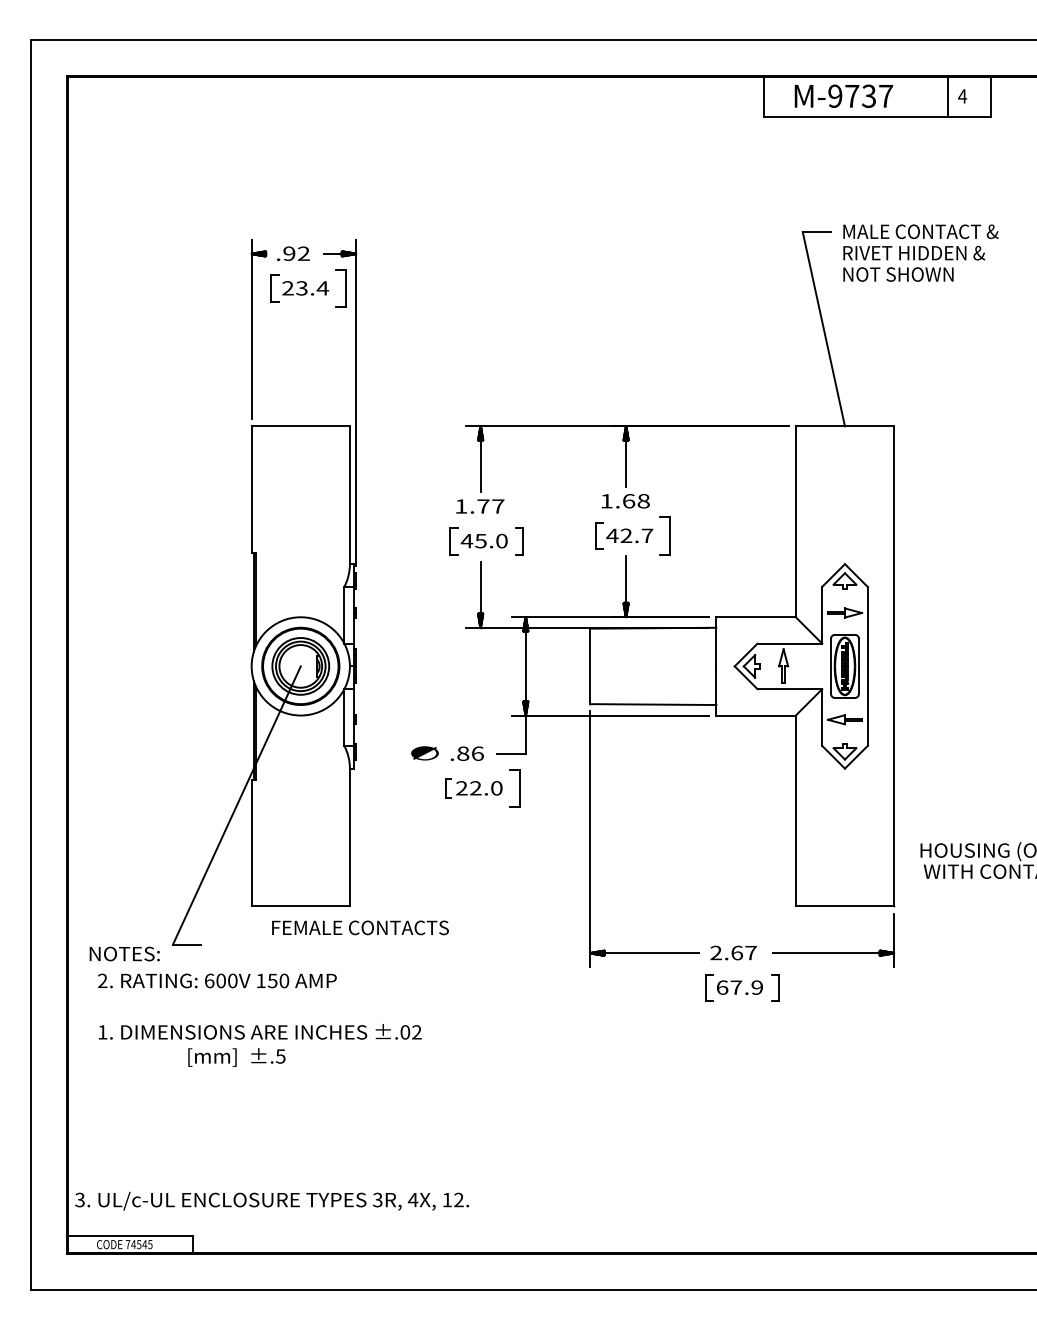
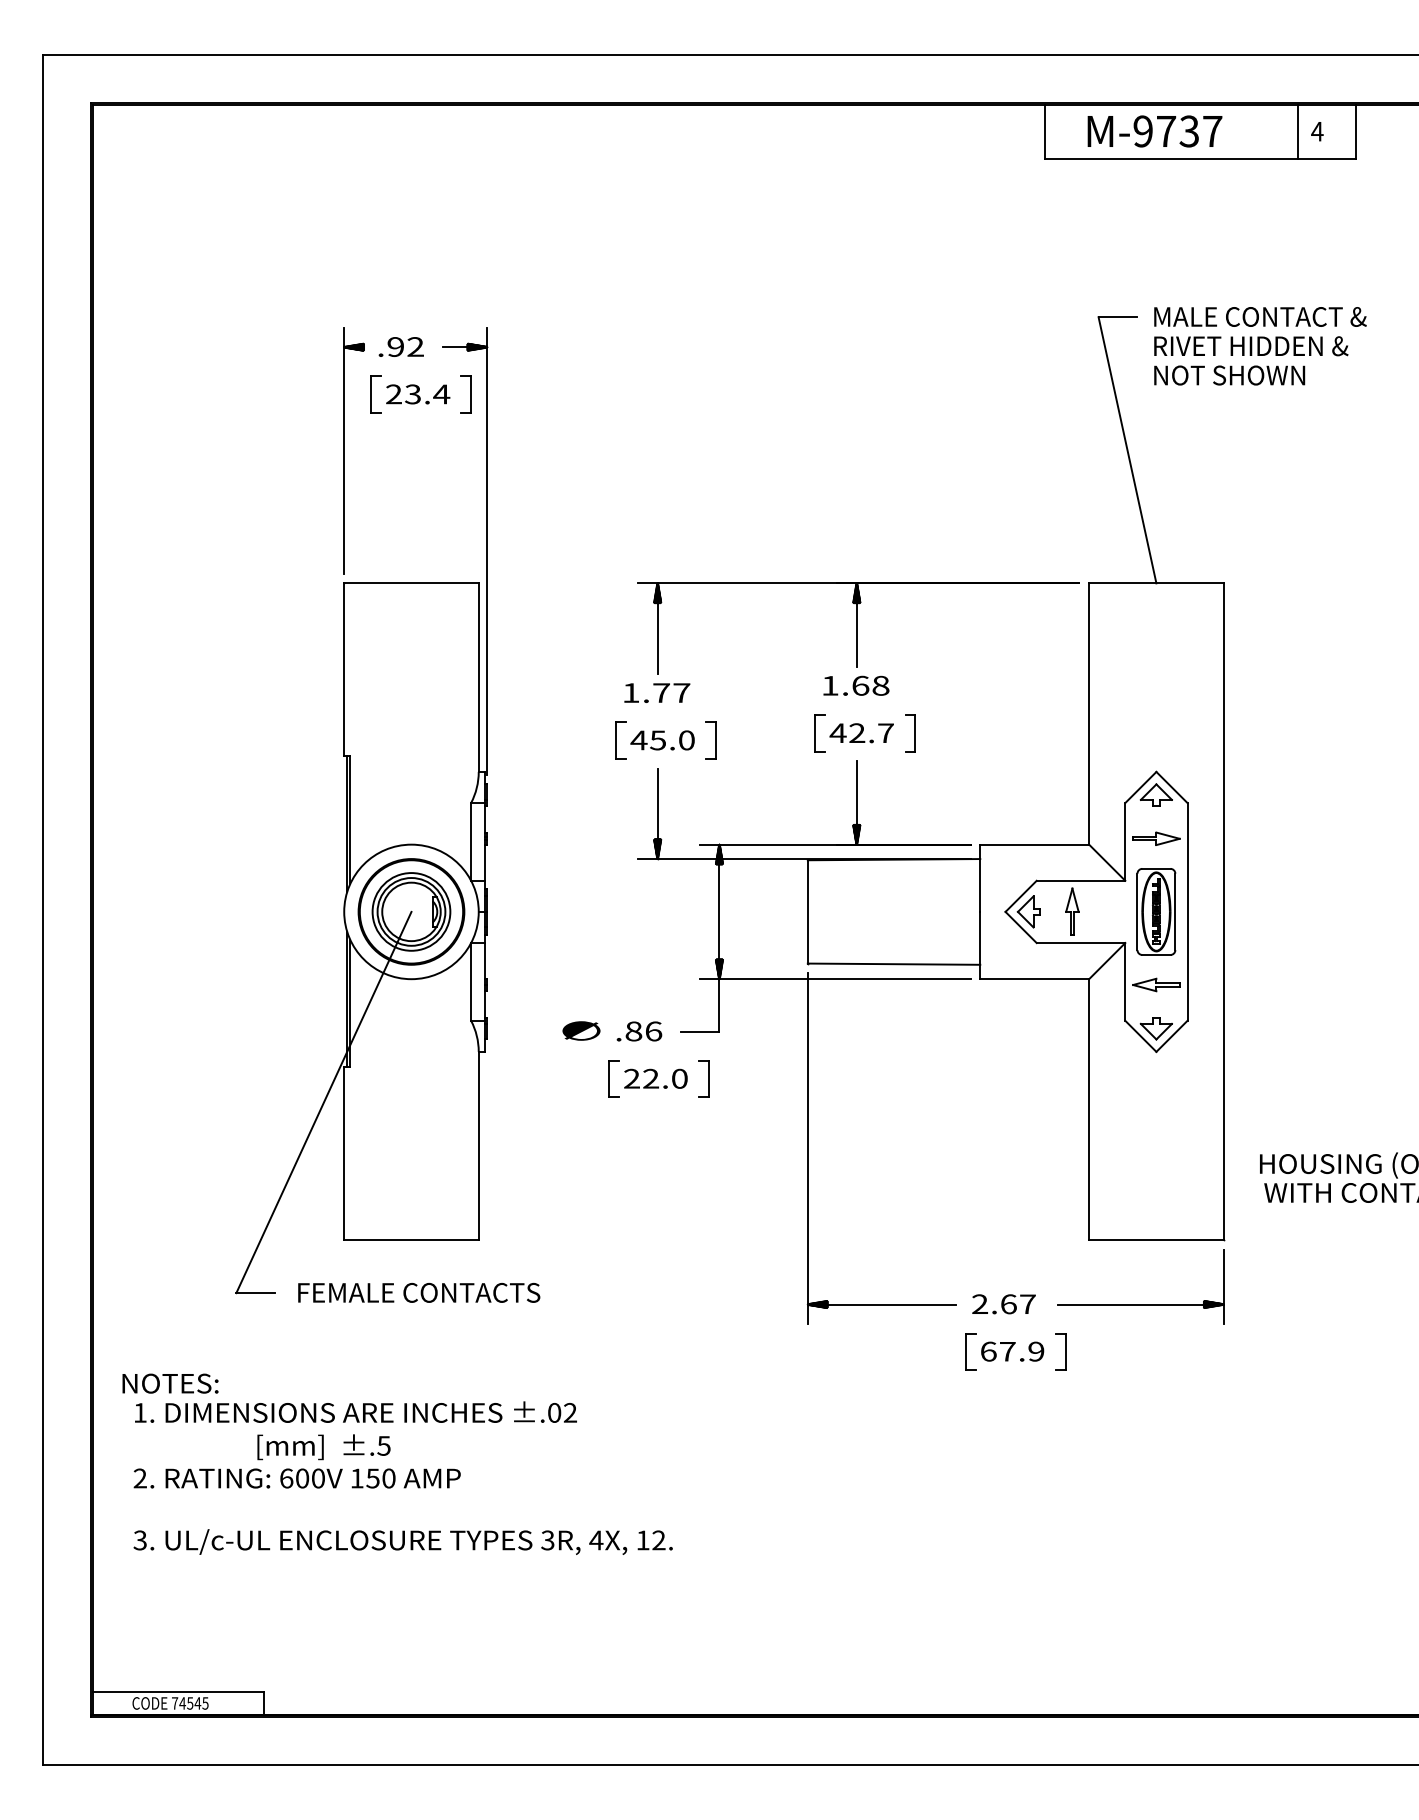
part: (340, 288) -> (465, 394), size x0.71
part: (665, 536) -> (910, 733), size x0.71
part: (448, 788) -> (613, 1078), size x1.43
part: (514, 788) -> (703, 1078), size x0.71
text: (360, 927) -> (419, 1292), moved
text: (124, 953) -> (170, 1383), moved
text: (216, 980) -> (296, 1478), moved
text: (271, 1200) -> (402, 1541), moved

